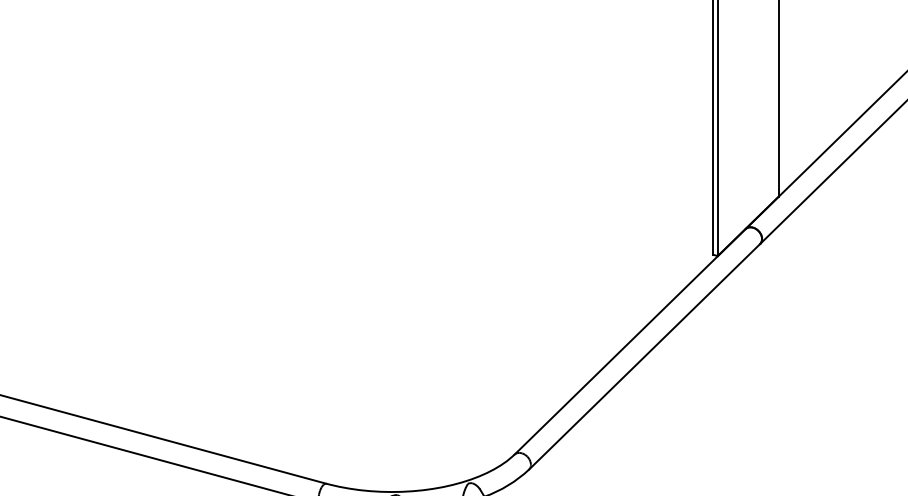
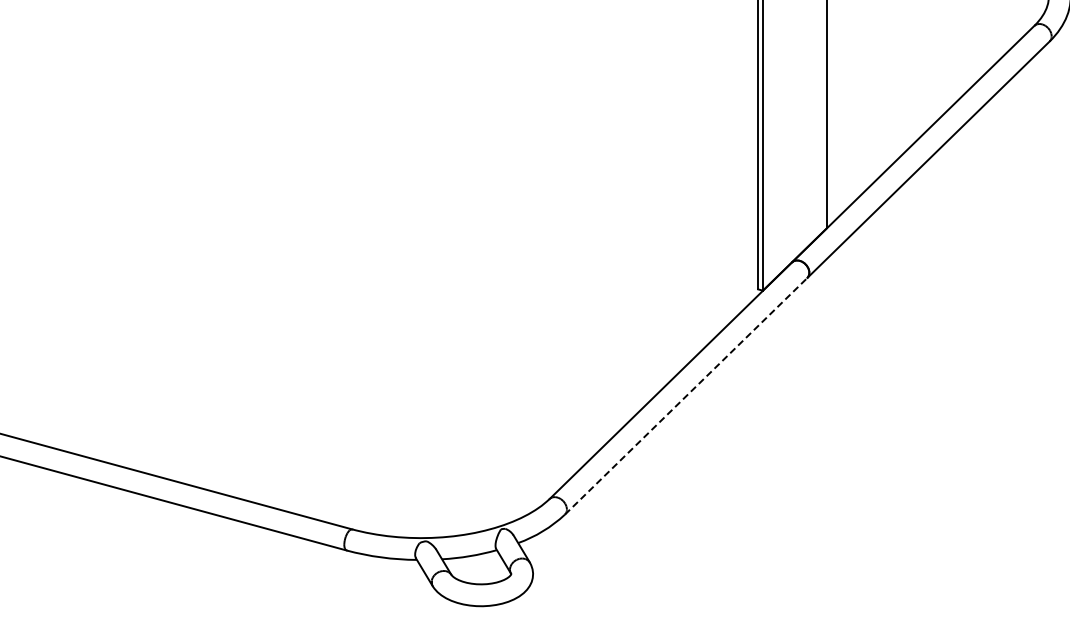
line: (644, 356) -> (686, 395), solid -> dashed

